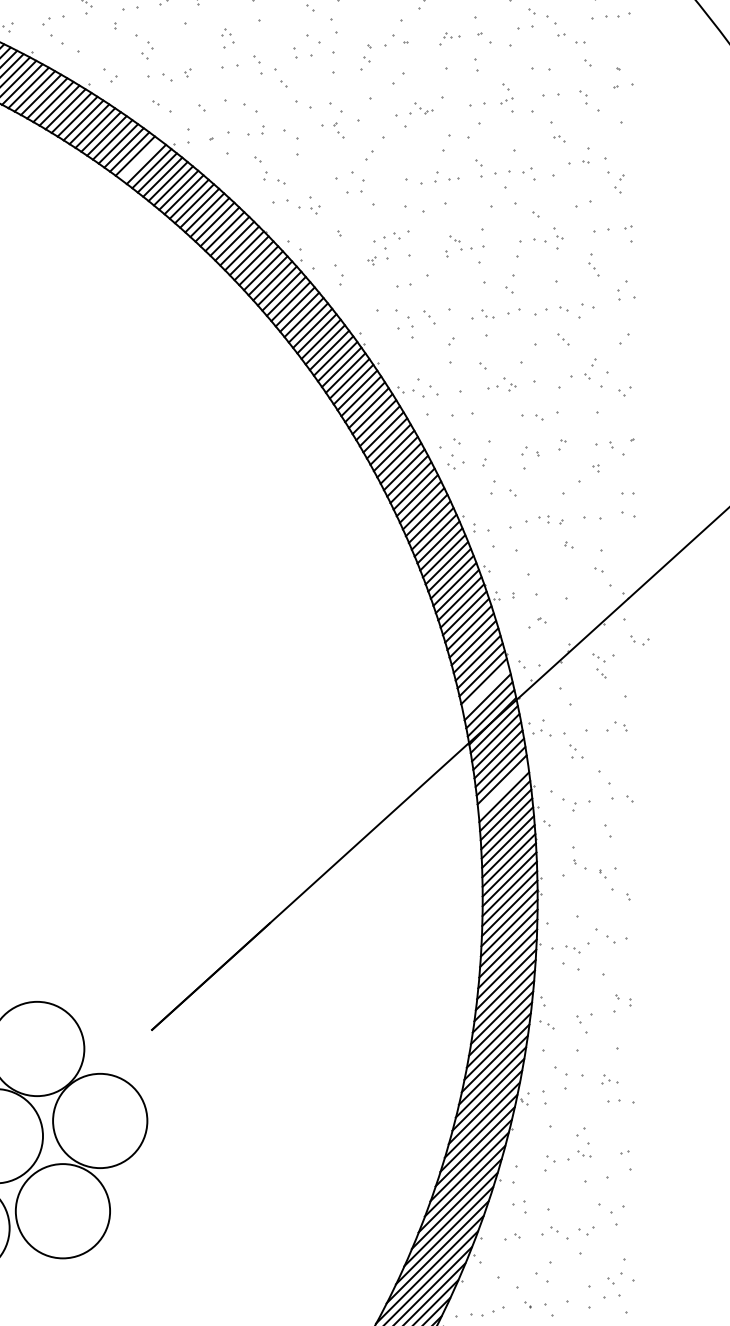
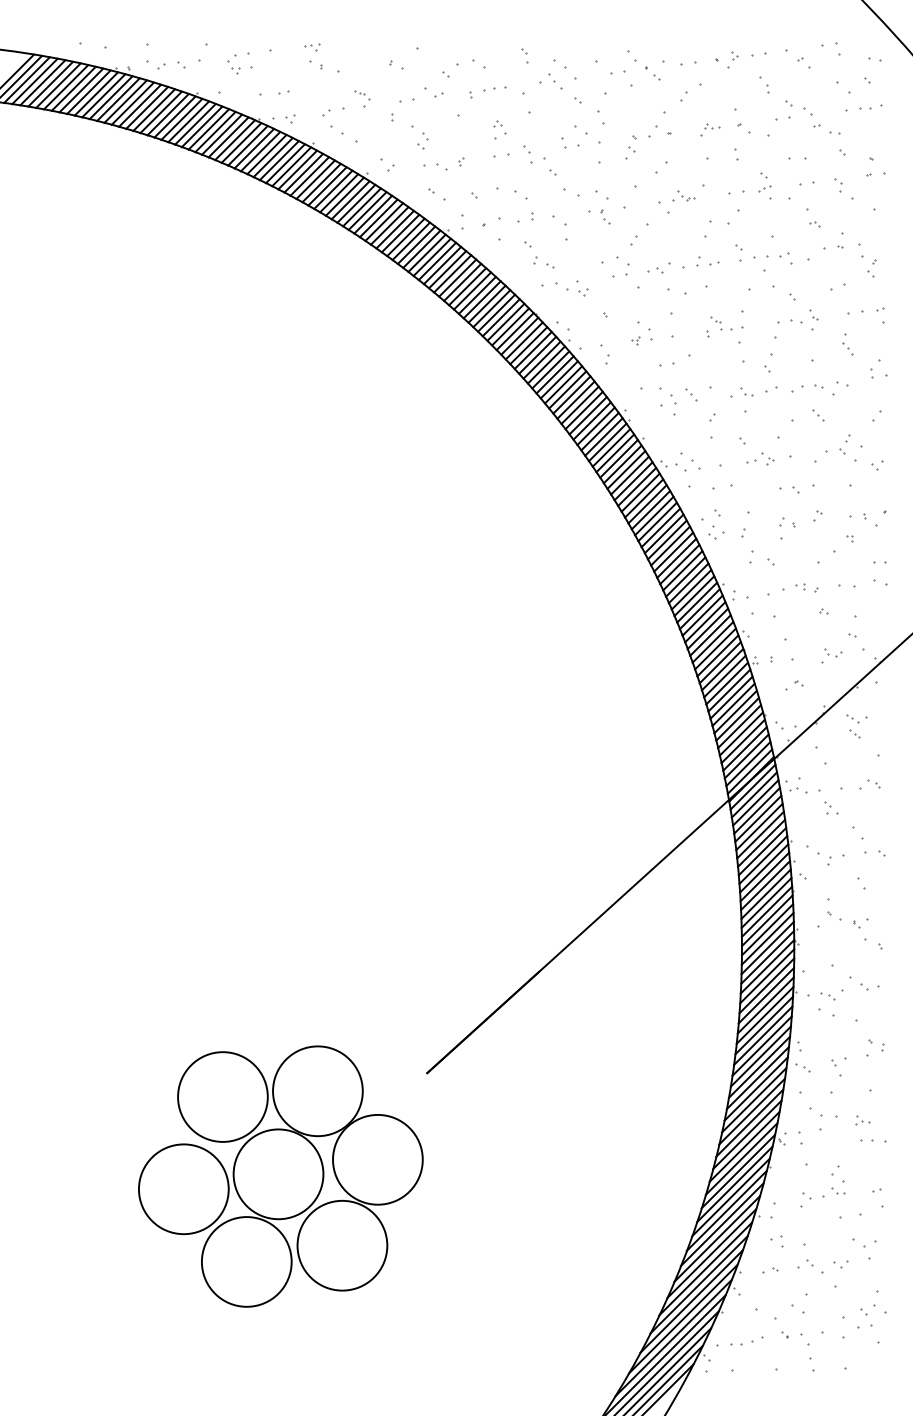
line: (140, 159) -> (416, 244), added
part: (391, 236) -> (655, 270), moved
part: (639, 639) -> (833, 652), moved
line: (485, 688) -> (744, 748), added
line: (503, 787) -> (761, 842), added

